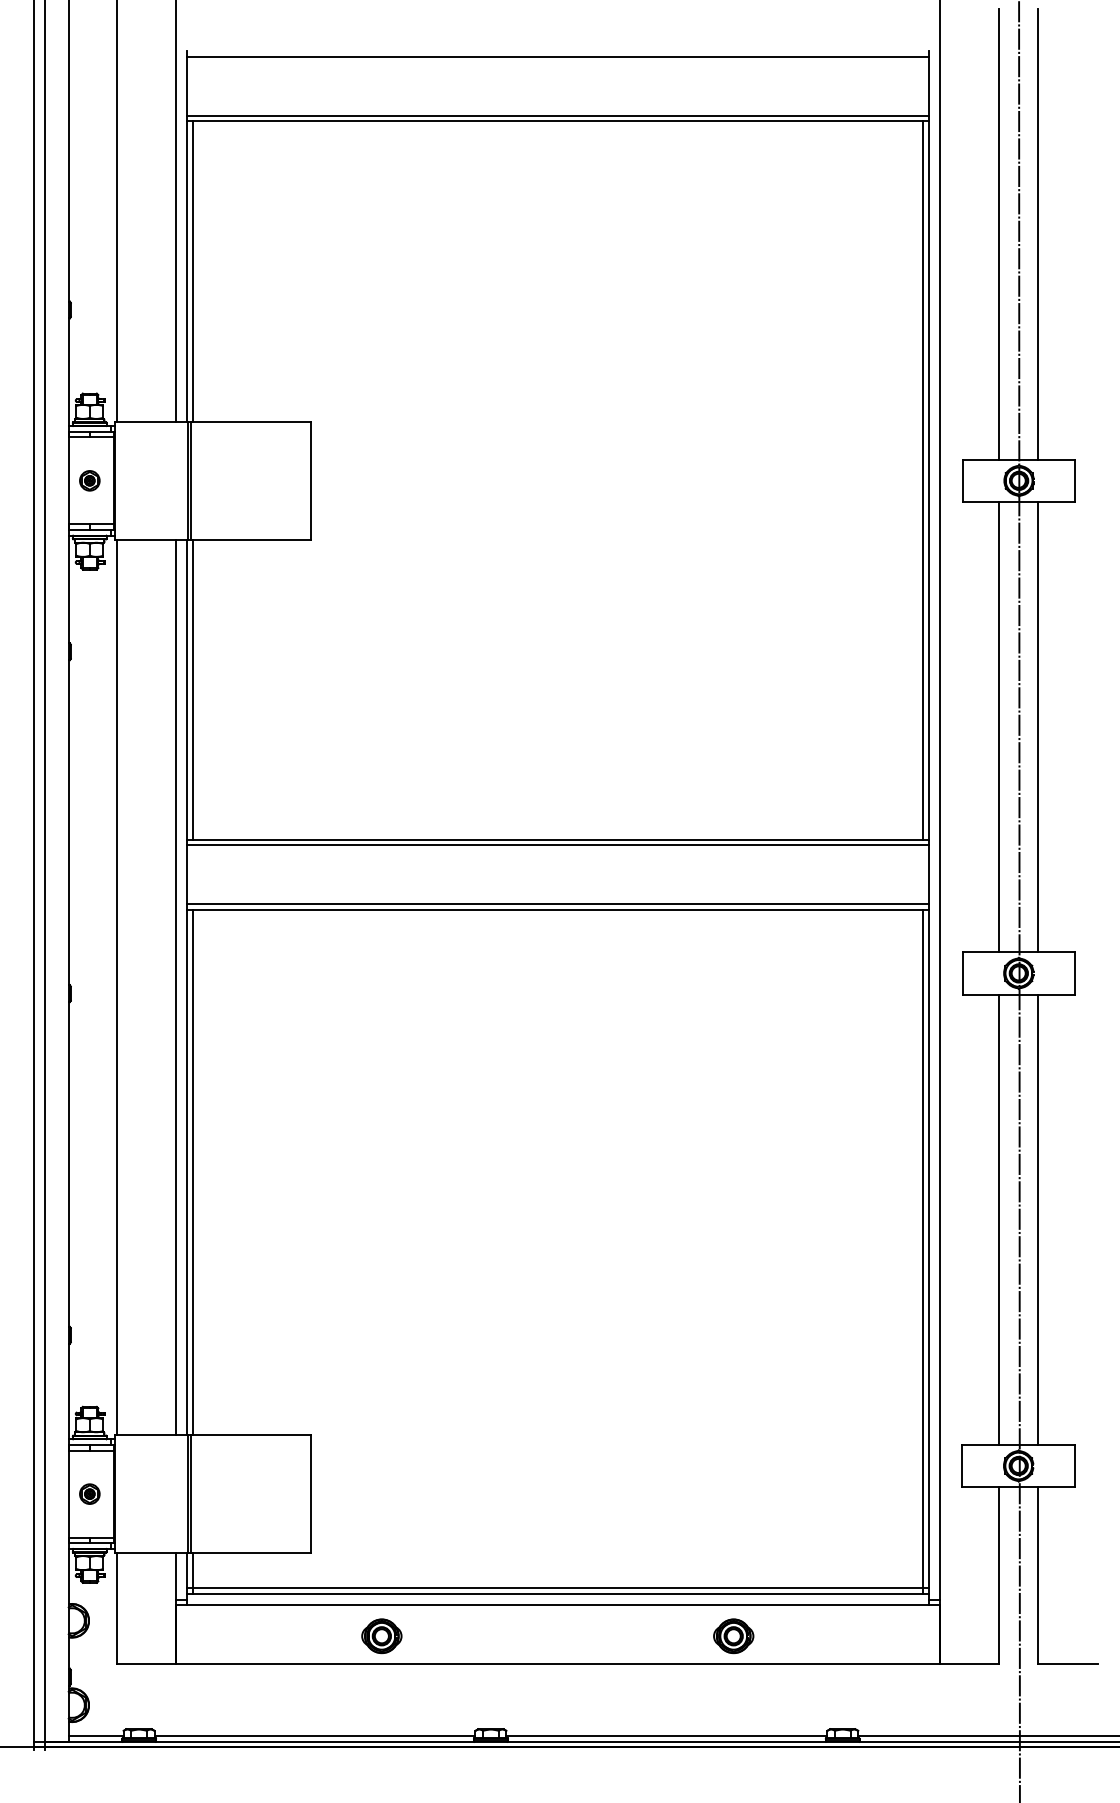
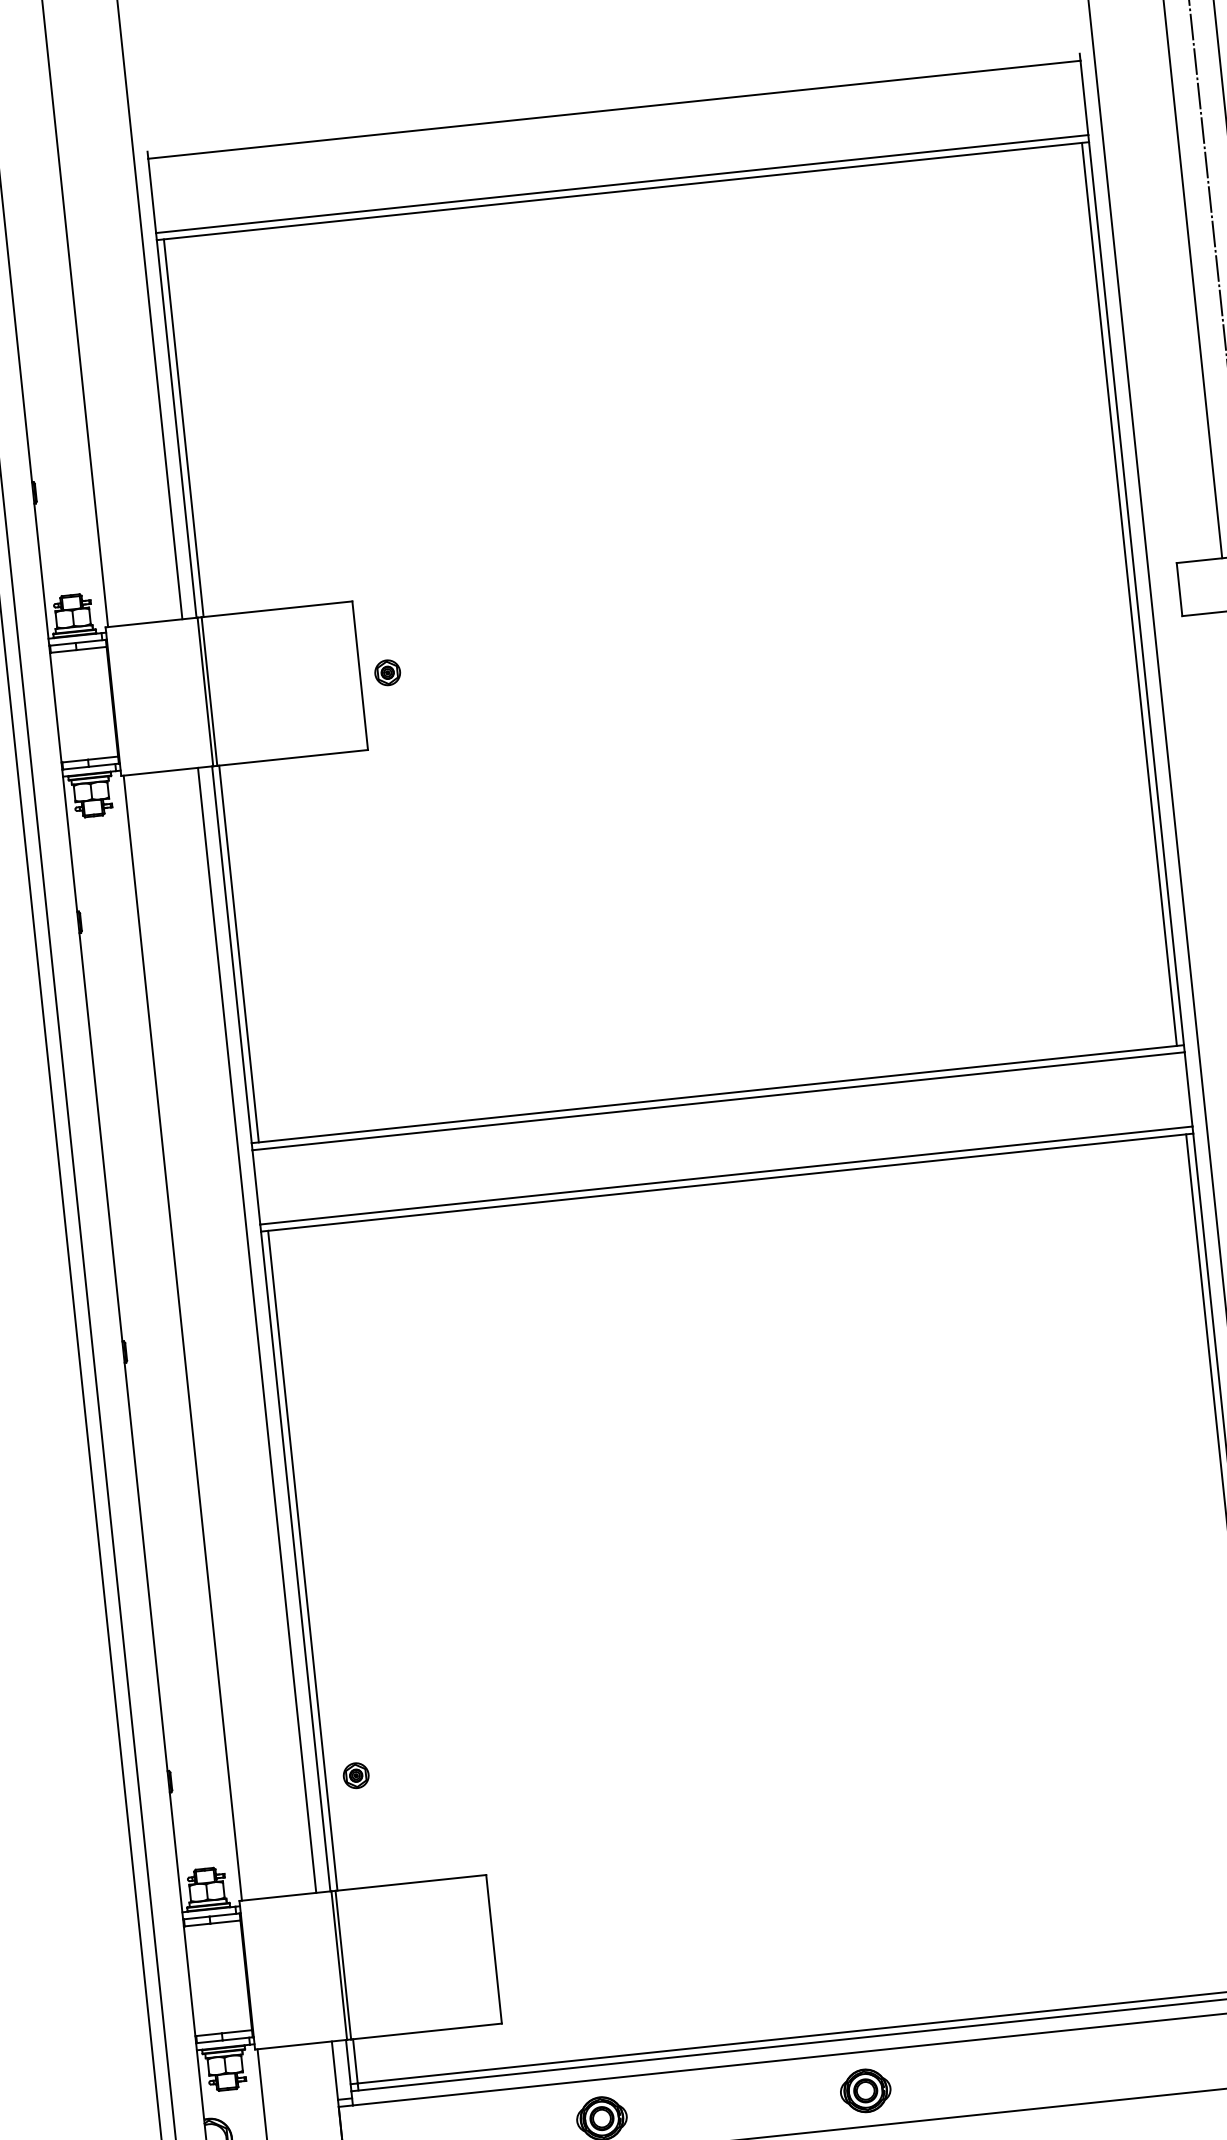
part: (89, 480) -> (387, 672), moved
part: (89, 1493) -> (355, 1774), moved
part: (733, 1636) -> (865, 2091), moved

